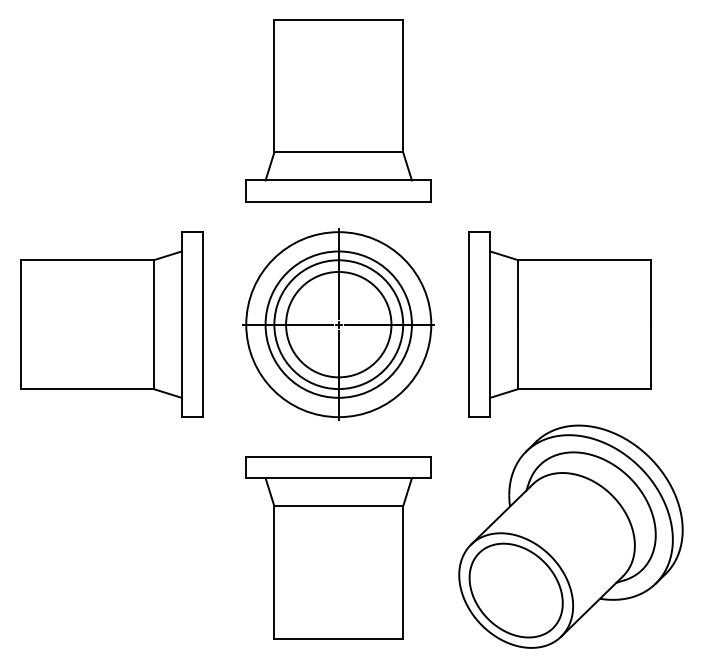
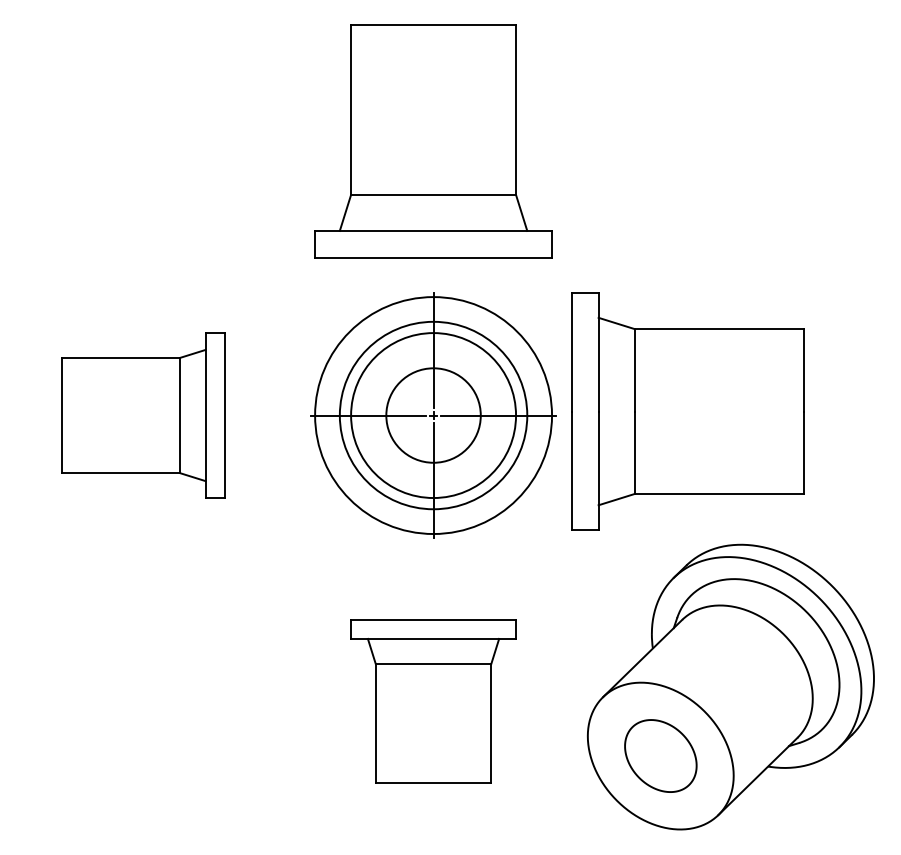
part: (111, 324) -> (142, 415), size x0.7
circle: (338, 324) -> (433, 415), size x0.7
part: (559, 324) -> (687, 411), moved
part: (338, 547) -> (433, 701), size x0.7
part: (515, 590) -> (660, 755), size x0.6

